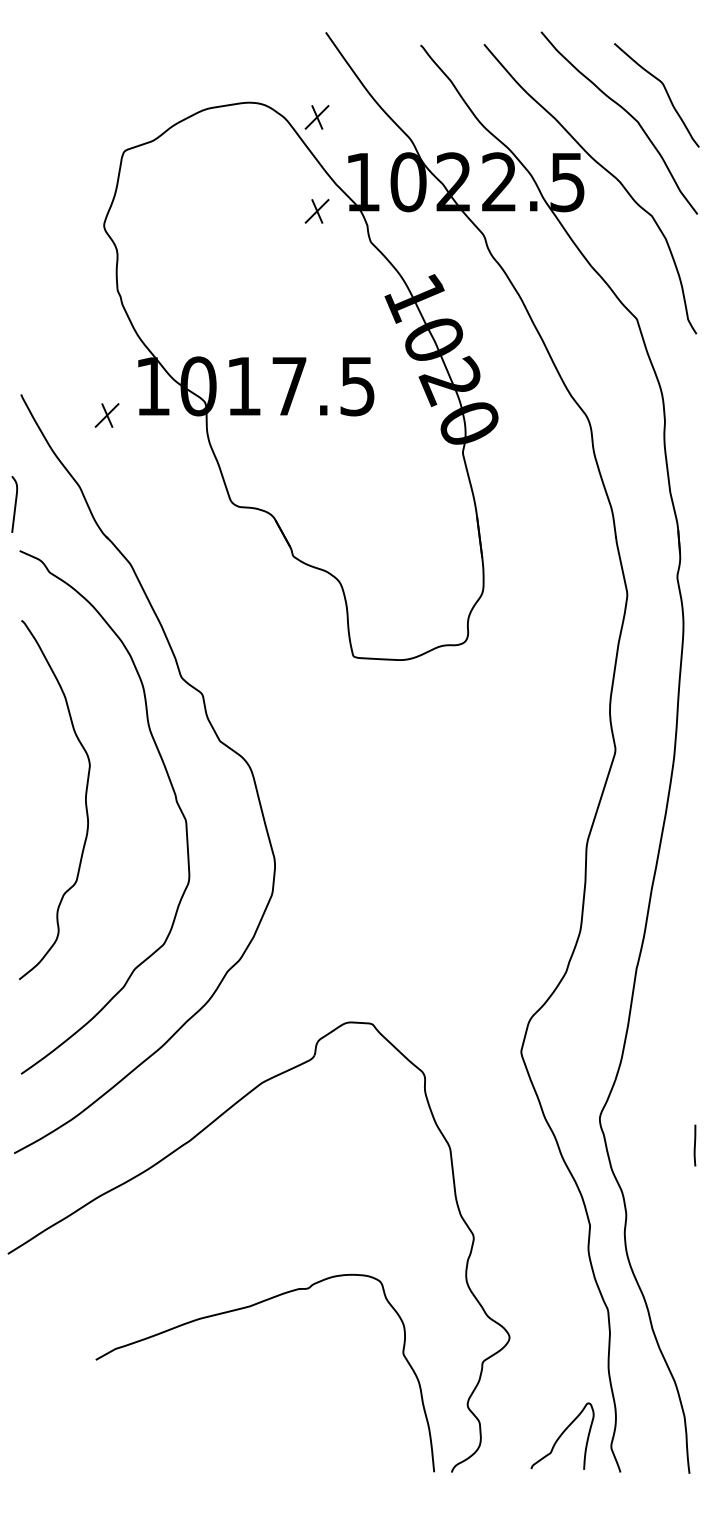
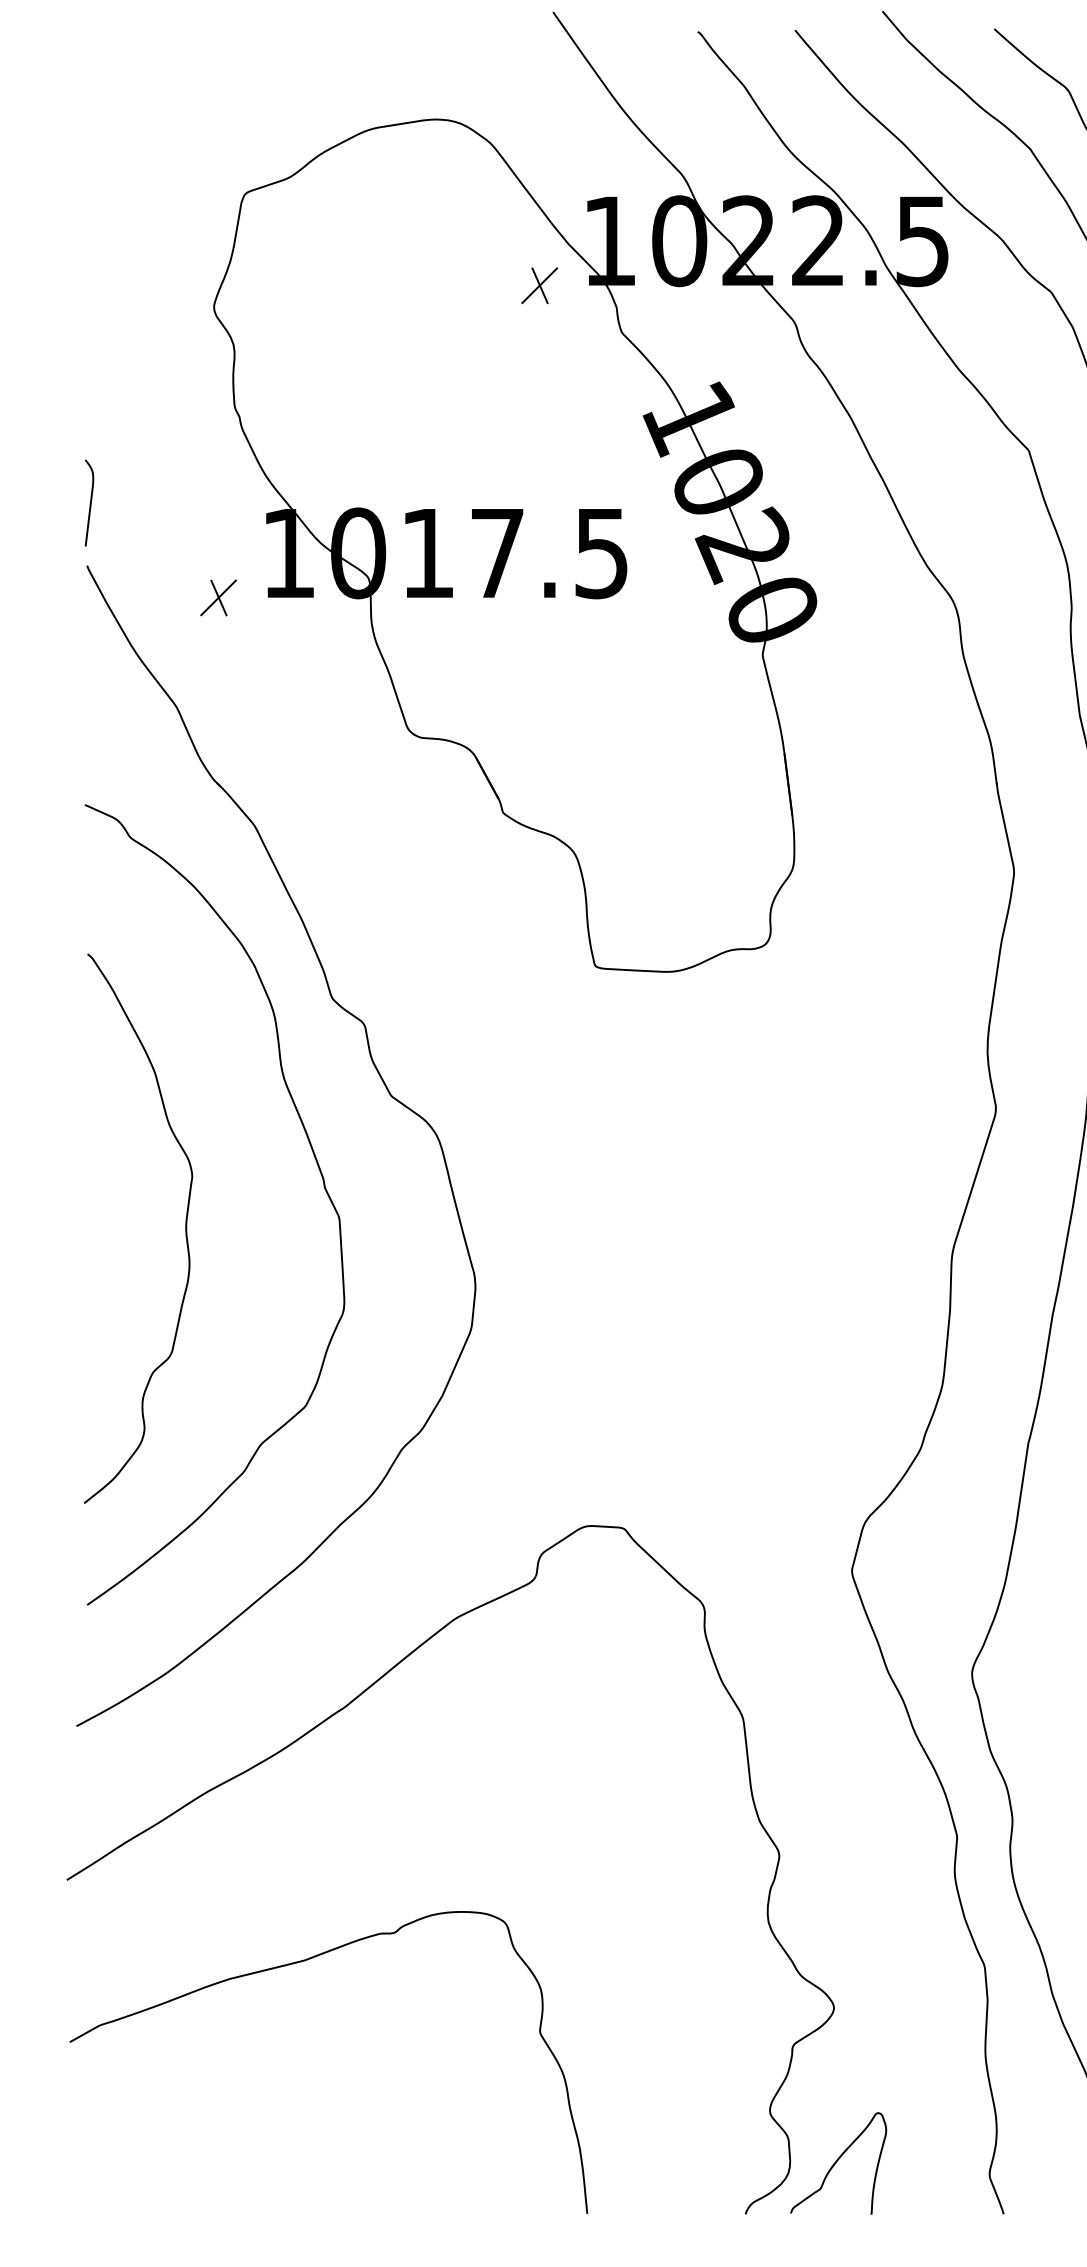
part: (316, 117) -> (538, 142), removed
curve: (14, 504) -> (89, 503), moved
curve: (85, 800) -> (185, 1229), moved
curve: (246, 1308) -> (300, 1963), moved
curve: (562, 1434) -> (838, 2160), moved

